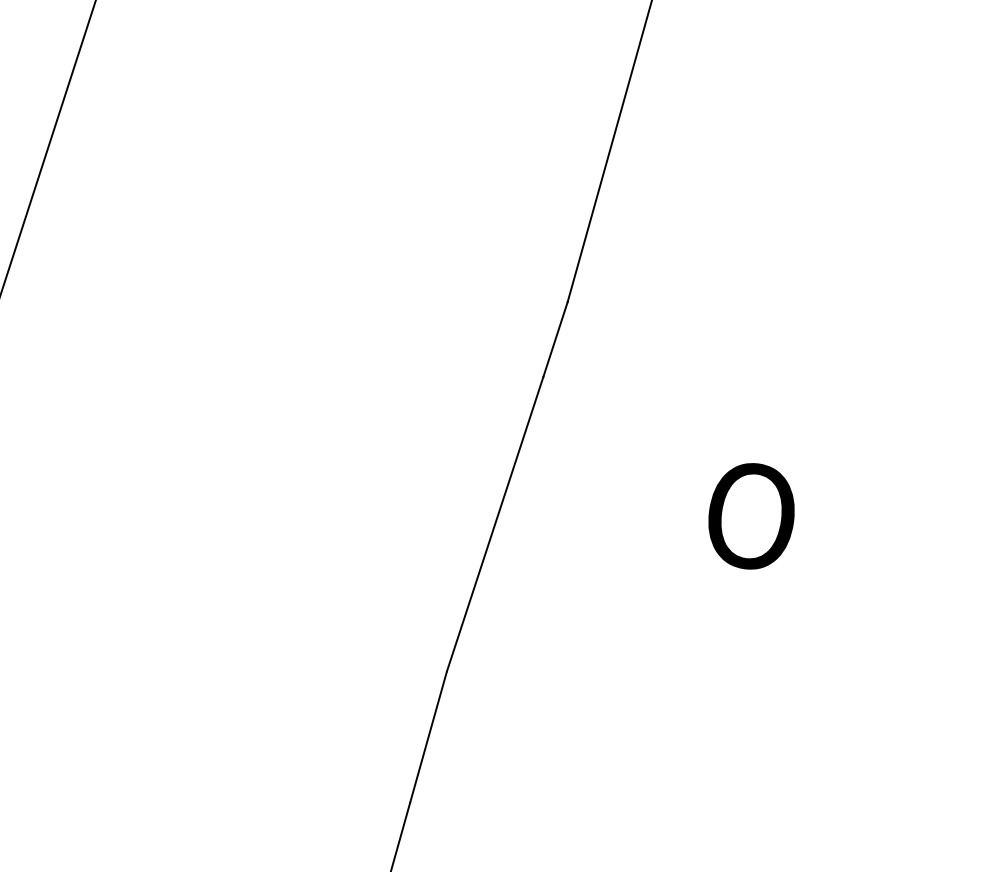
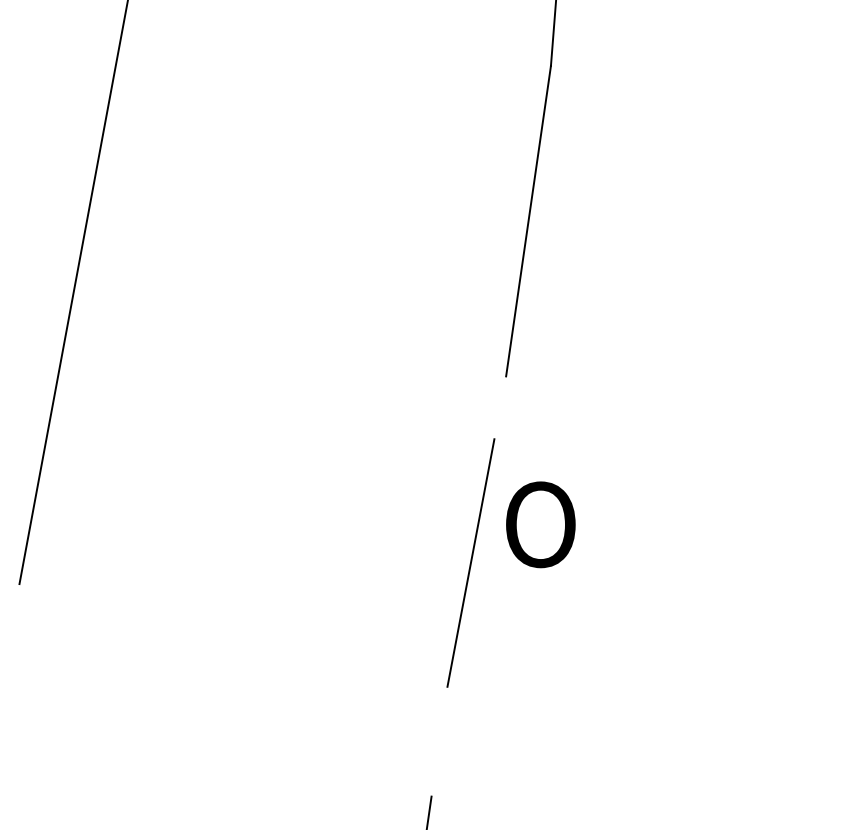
line: (555, 339) -> (500, 407), removed
text: (751, 515) -> (540, 524), moved
line: (428, 736) -> (439, 741), removed

